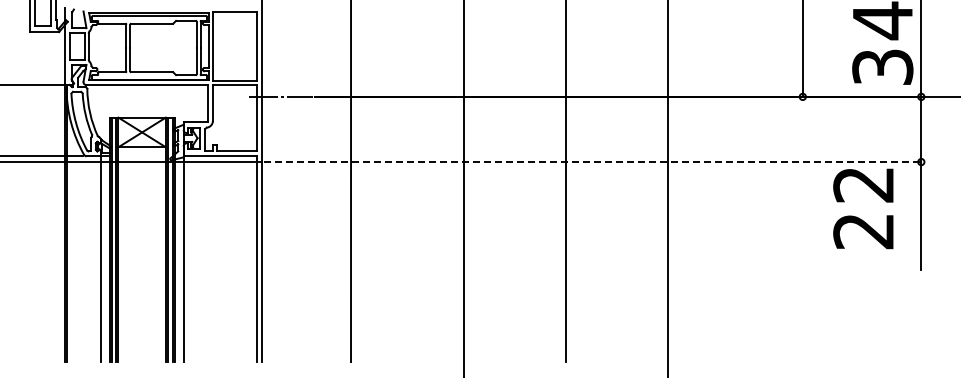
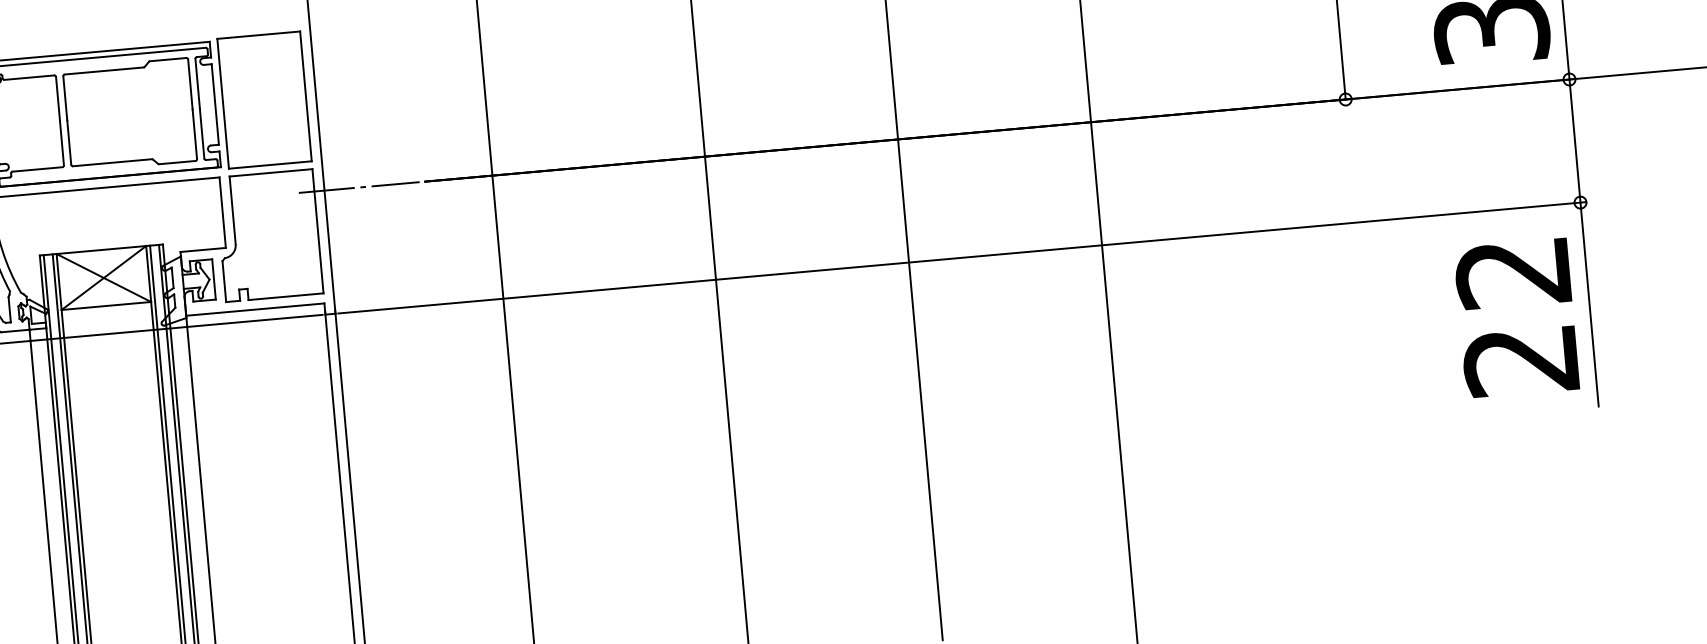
line: (594, 162) -> (963, 258), dashed -> solid
text: (863, 208) -> (1516, 317), moved

